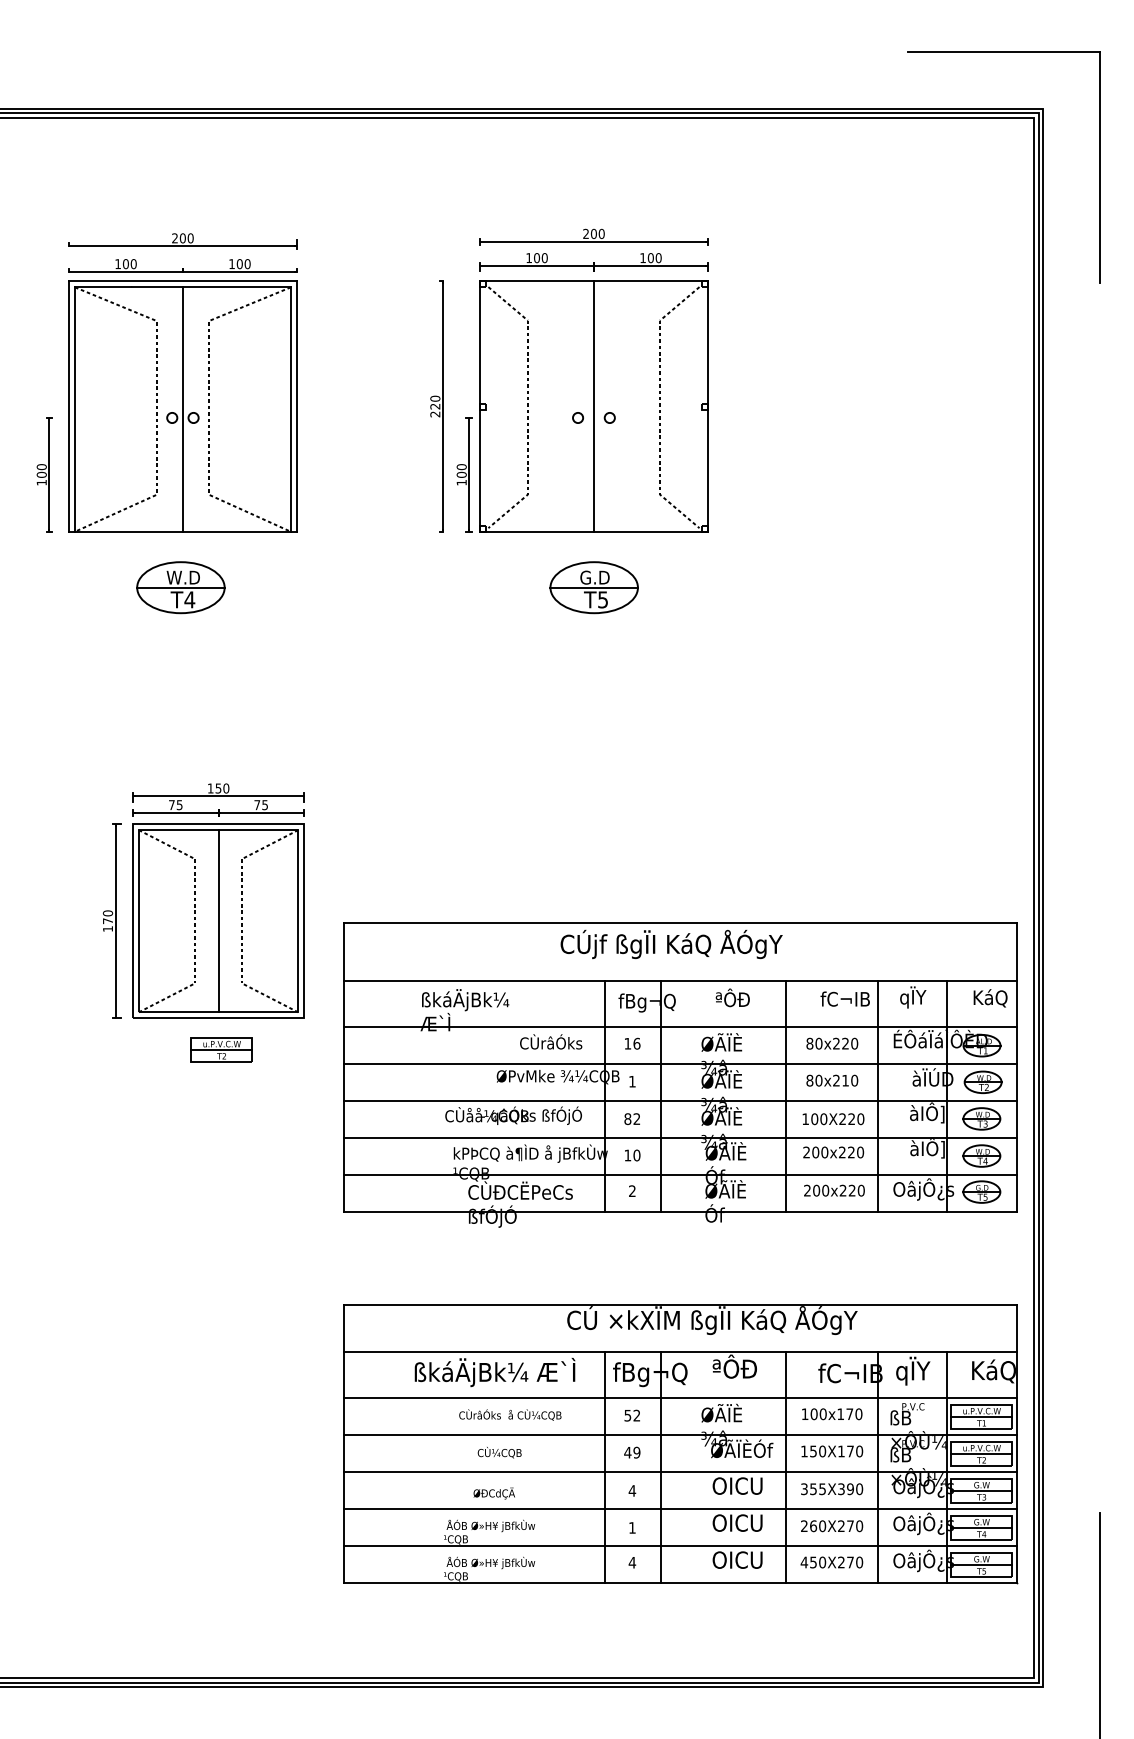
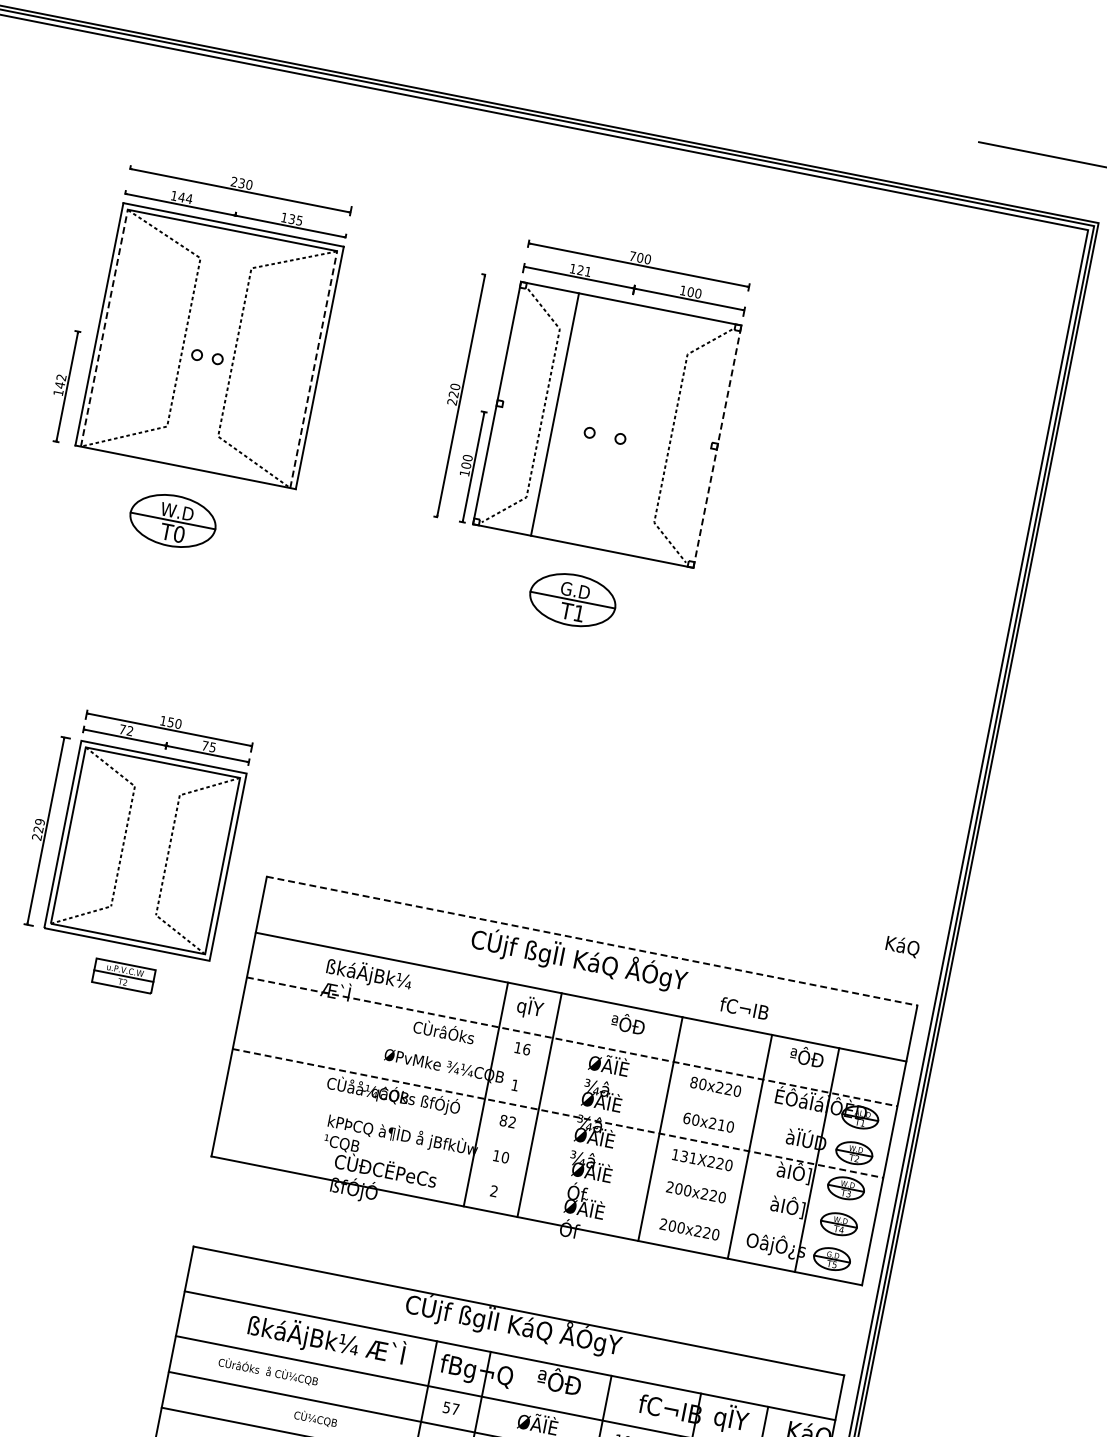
text: (585, 233) -> (632, 255), 200 -> 700
text: (182, 238) -> (241, 183), 200 -> 230
text: (540, 258) -> (583, 271), 100 -> 121
text: (129, 264) -> (185, 198), 100 -> 144
text: (243, 264) -> (295, 220), 100 -> 135
line: (593, 406) -> (554, 414), moved
line: (707, 406) -> (717, 446), solid -> dashed
line: (74, 408) -> (104, 327), solid -> dashed
line: (182, 408) -> (208, 347), removed
line: (291, 409) -> (314, 369), solid -> dashed
text: (41, 471) -> (60, 381), 100 -> 142
text: (189, 599) -> (179, 534), T4 -> T0
text: (602, 599) -> (578, 613), T5 -> T1
text: (179, 805) -> (129, 731), 75 -> 72
text: (107, 920) -> (38, 828), 170 -> 229
line: (218, 921) -> (145, 851), removed
line: (681, 923) -> (592, 941), solid -> dashed
text: (917, 997) -> (807, 1058), qÏY -> ªÔÐ
text: (844, 998) -> (743, 1007), moved
text: (990, 998) -> (902, 946), moved
text: (646, 1001) -> (544, 1010), fBg¬Q -> qÏY
line: (681, 1027) -> (573, 1042), solid -> dashed
line: (680, 1064) -> (564, 1077), removed
text: (809, 1080) -> (686, 1118), 80x210 -> 60x210
line: (681, 1101) -> (558, 1113), solid -> dashed
text: (819, 1119) -> (688, 1157), 100X220 -> 131X220
line: (680, 1138) -> (550, 1149), removed
line: (680, 1175) -> (543, 1185), removed
text: (727, 1320) -> (561, 1334), CÚ ×kXÏM ßgÏI KáQ ÅÓgY -> CÚjf ßgÏI KáQ ÅÓgY
text: (510, 1414) -> (268, 1371), moved
text: (636, 1415) -> (455, 1409), 52 -> 57

